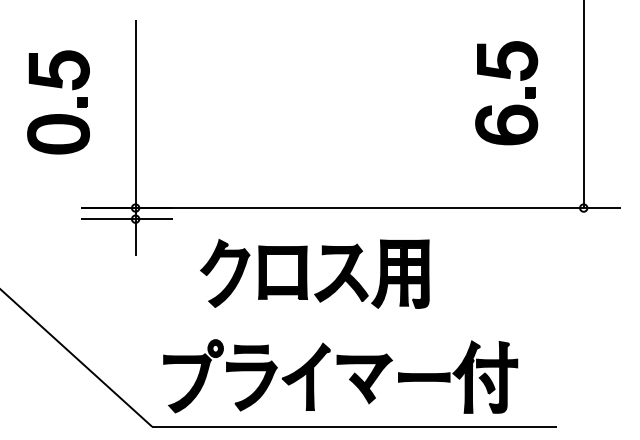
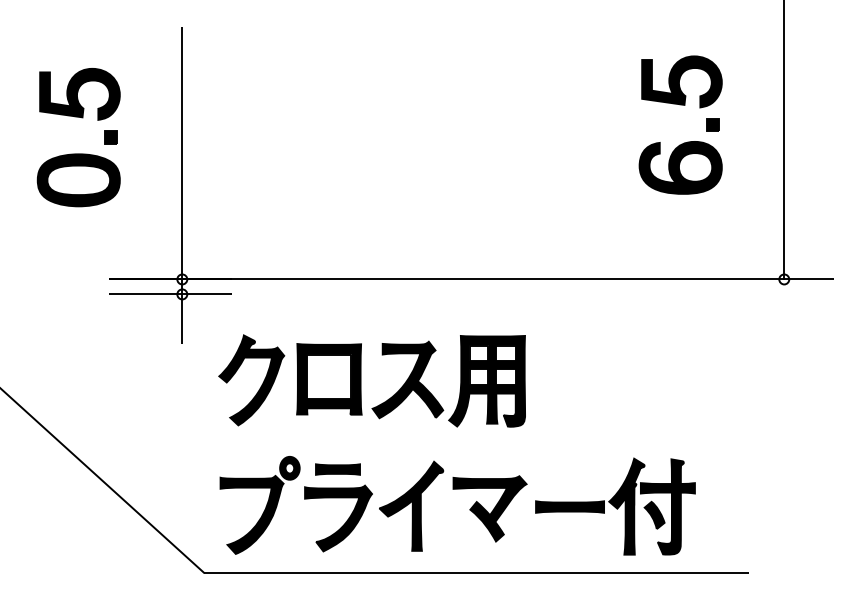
part: (306, 273) -> (361, 380), moved

